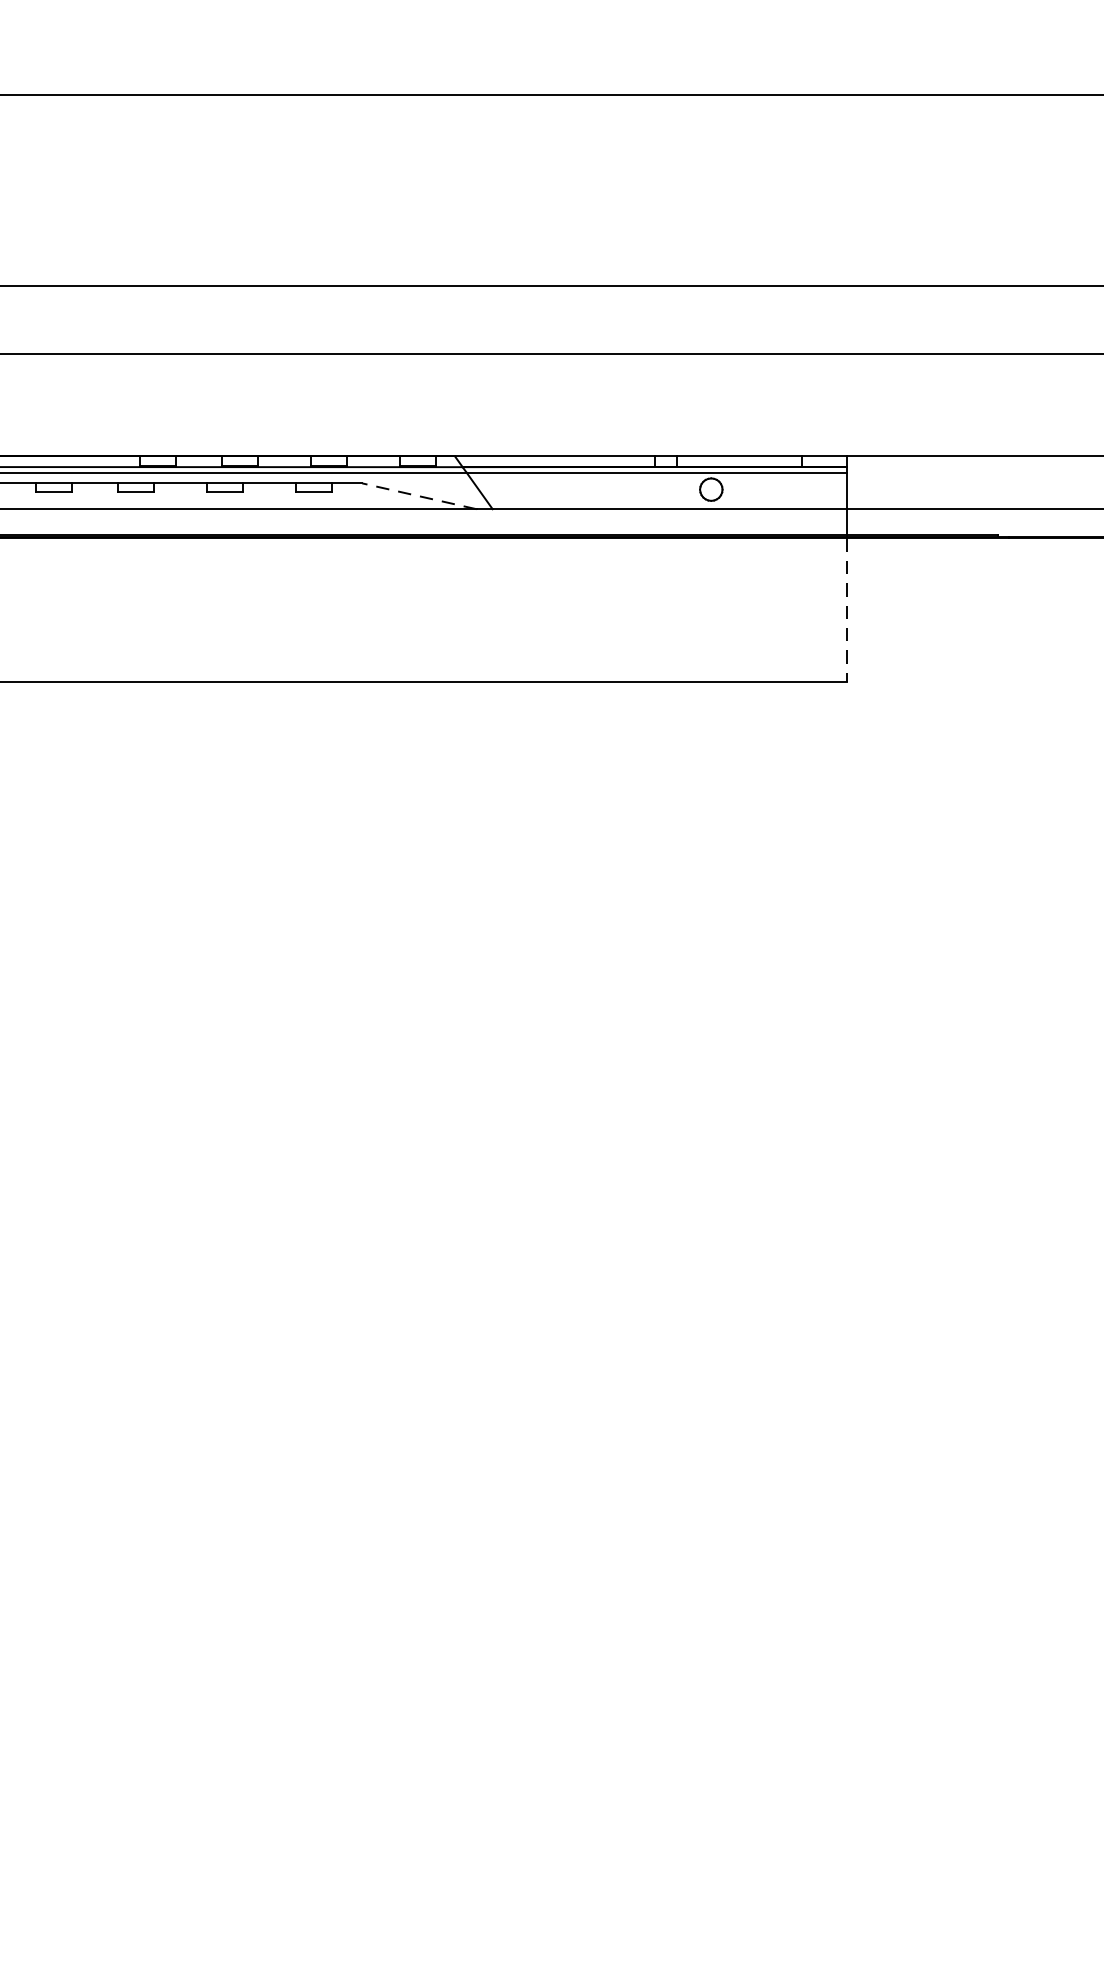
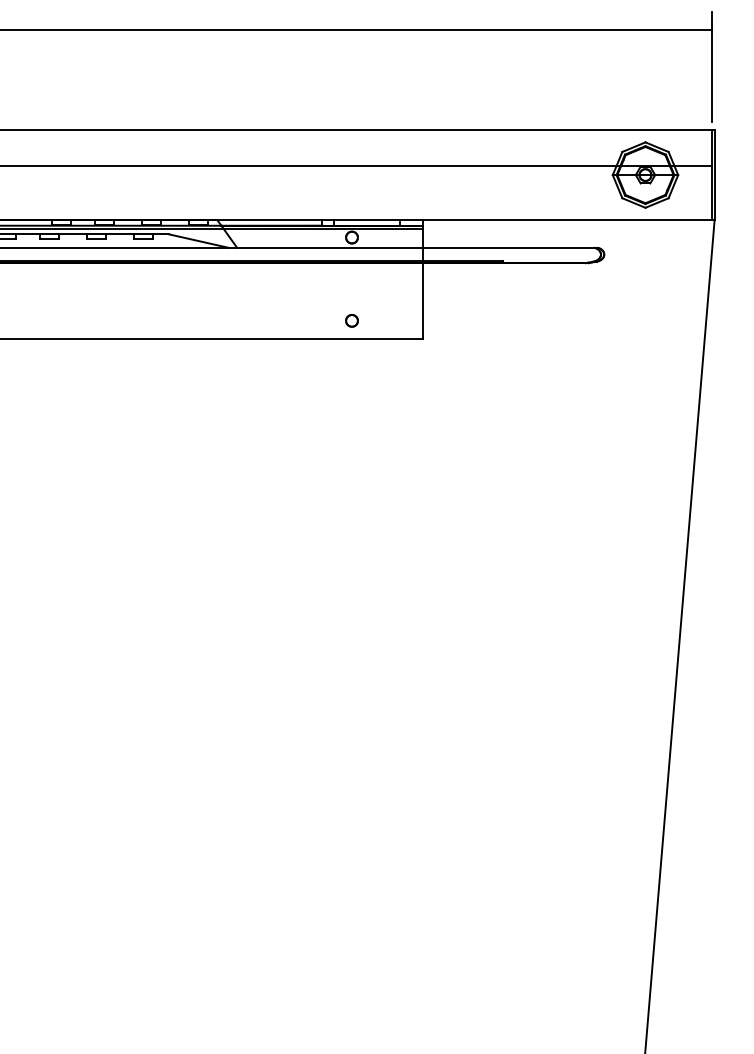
line: (419, 497) -> (198, 241), dashed -> solid
line: (847, 609) -> (423, 300), dashed -> solid
part: (710, 647) -> (351, 320), added

